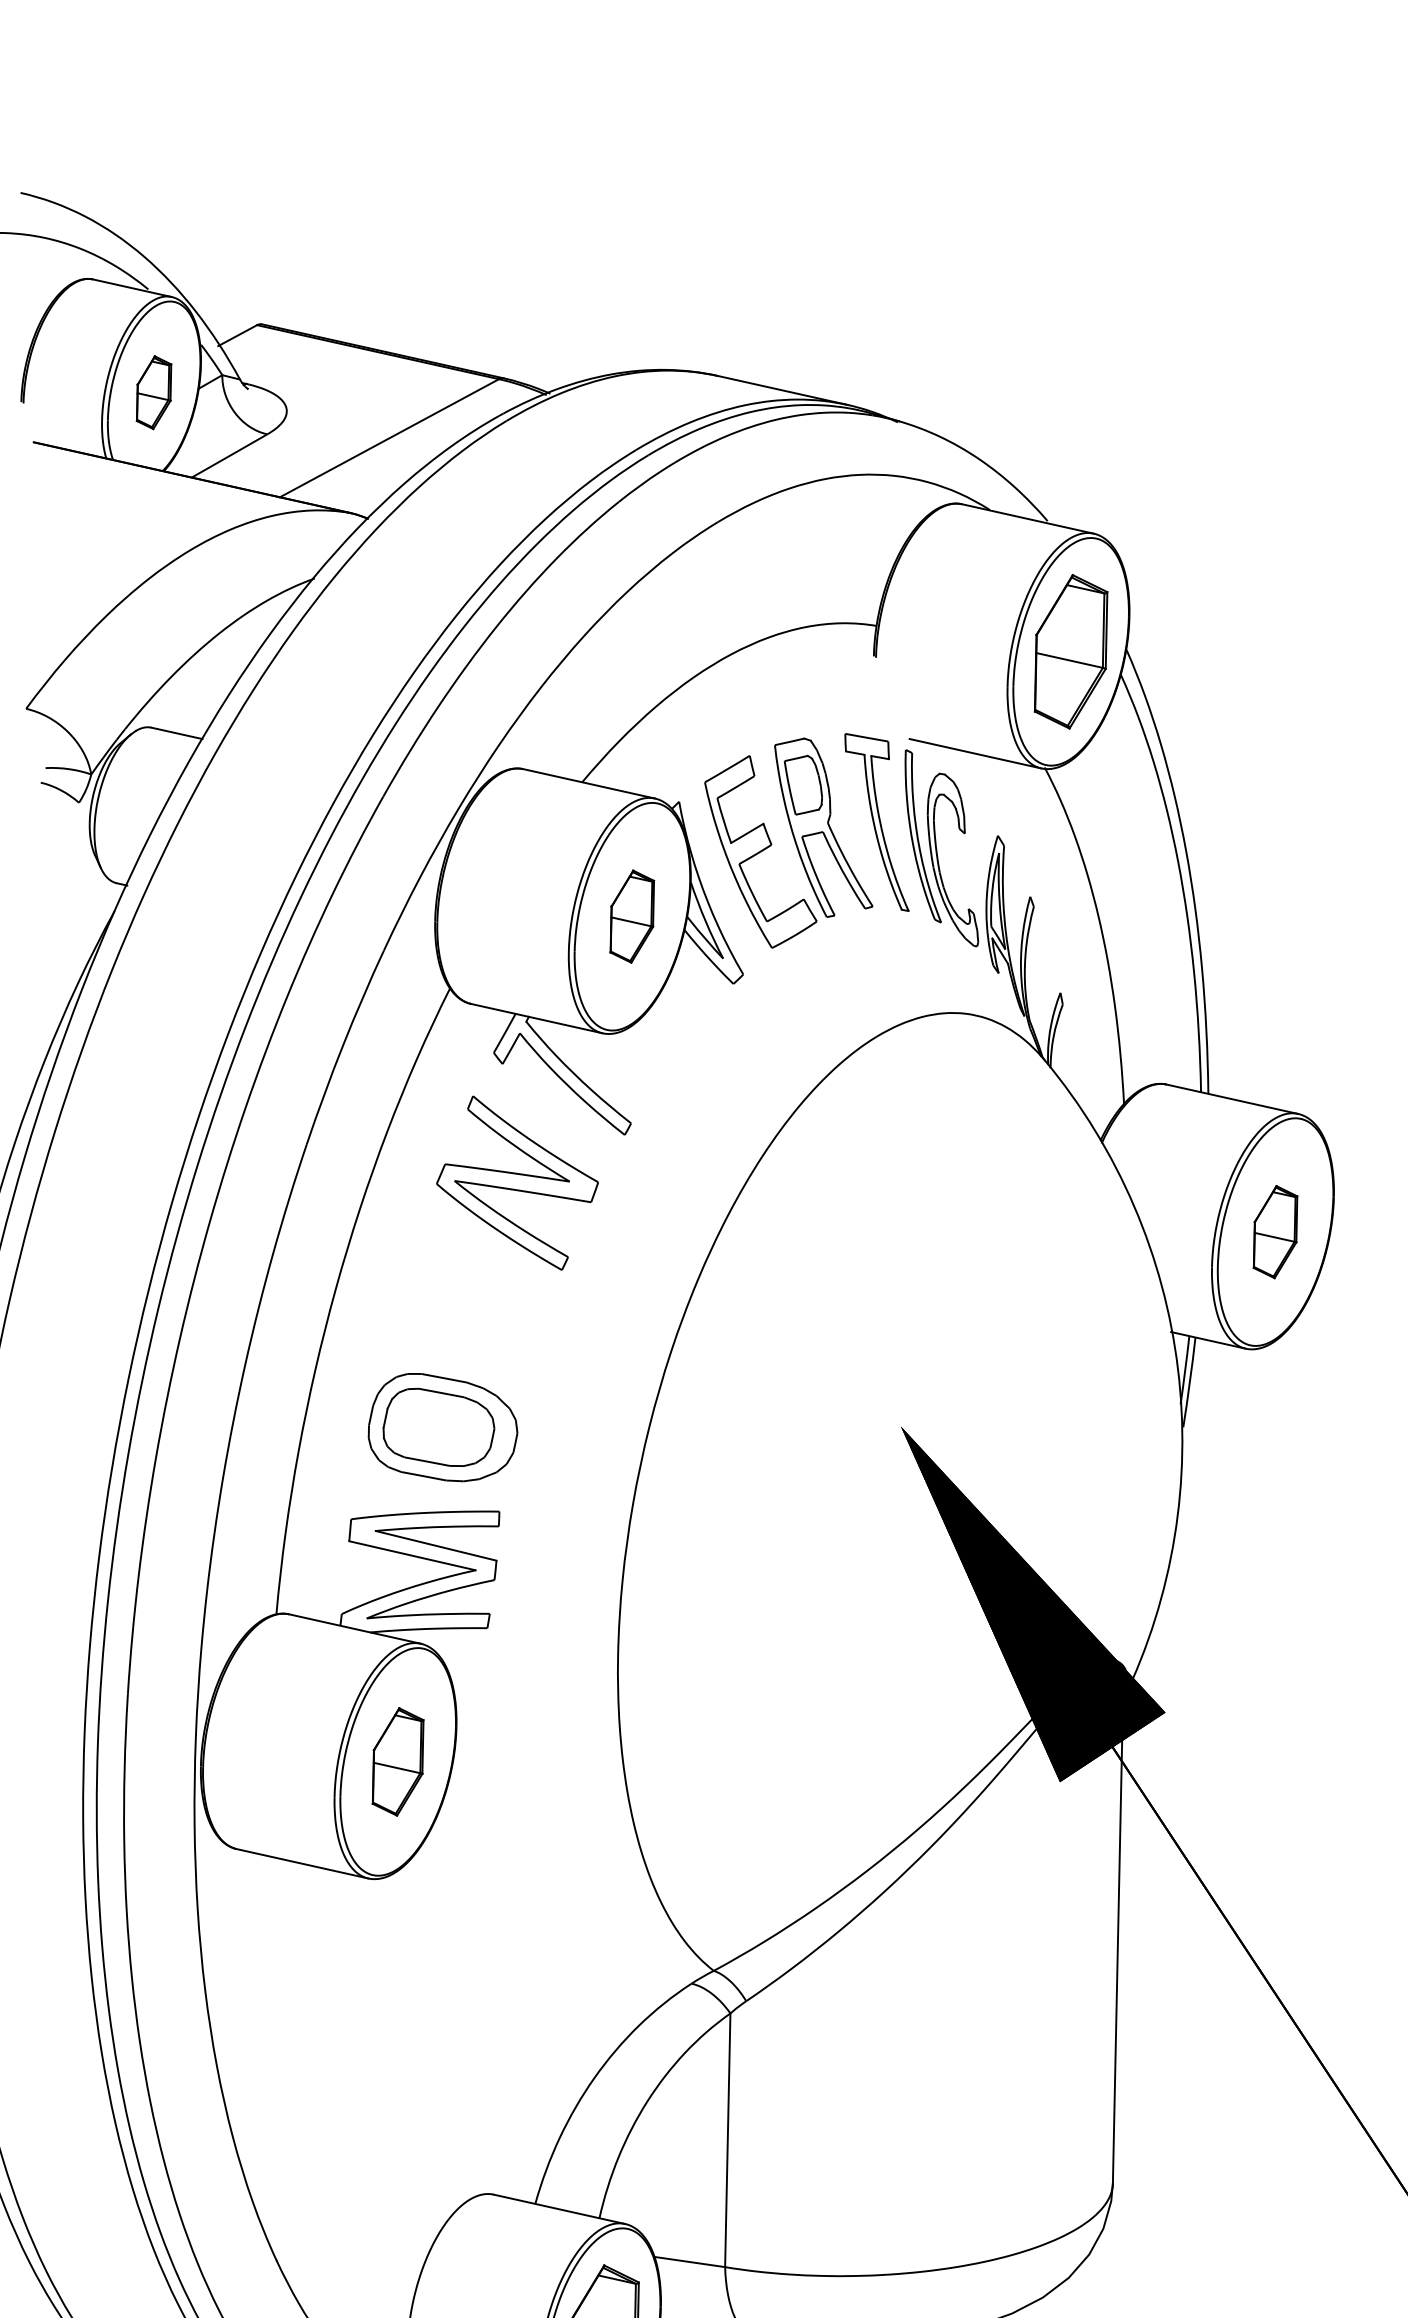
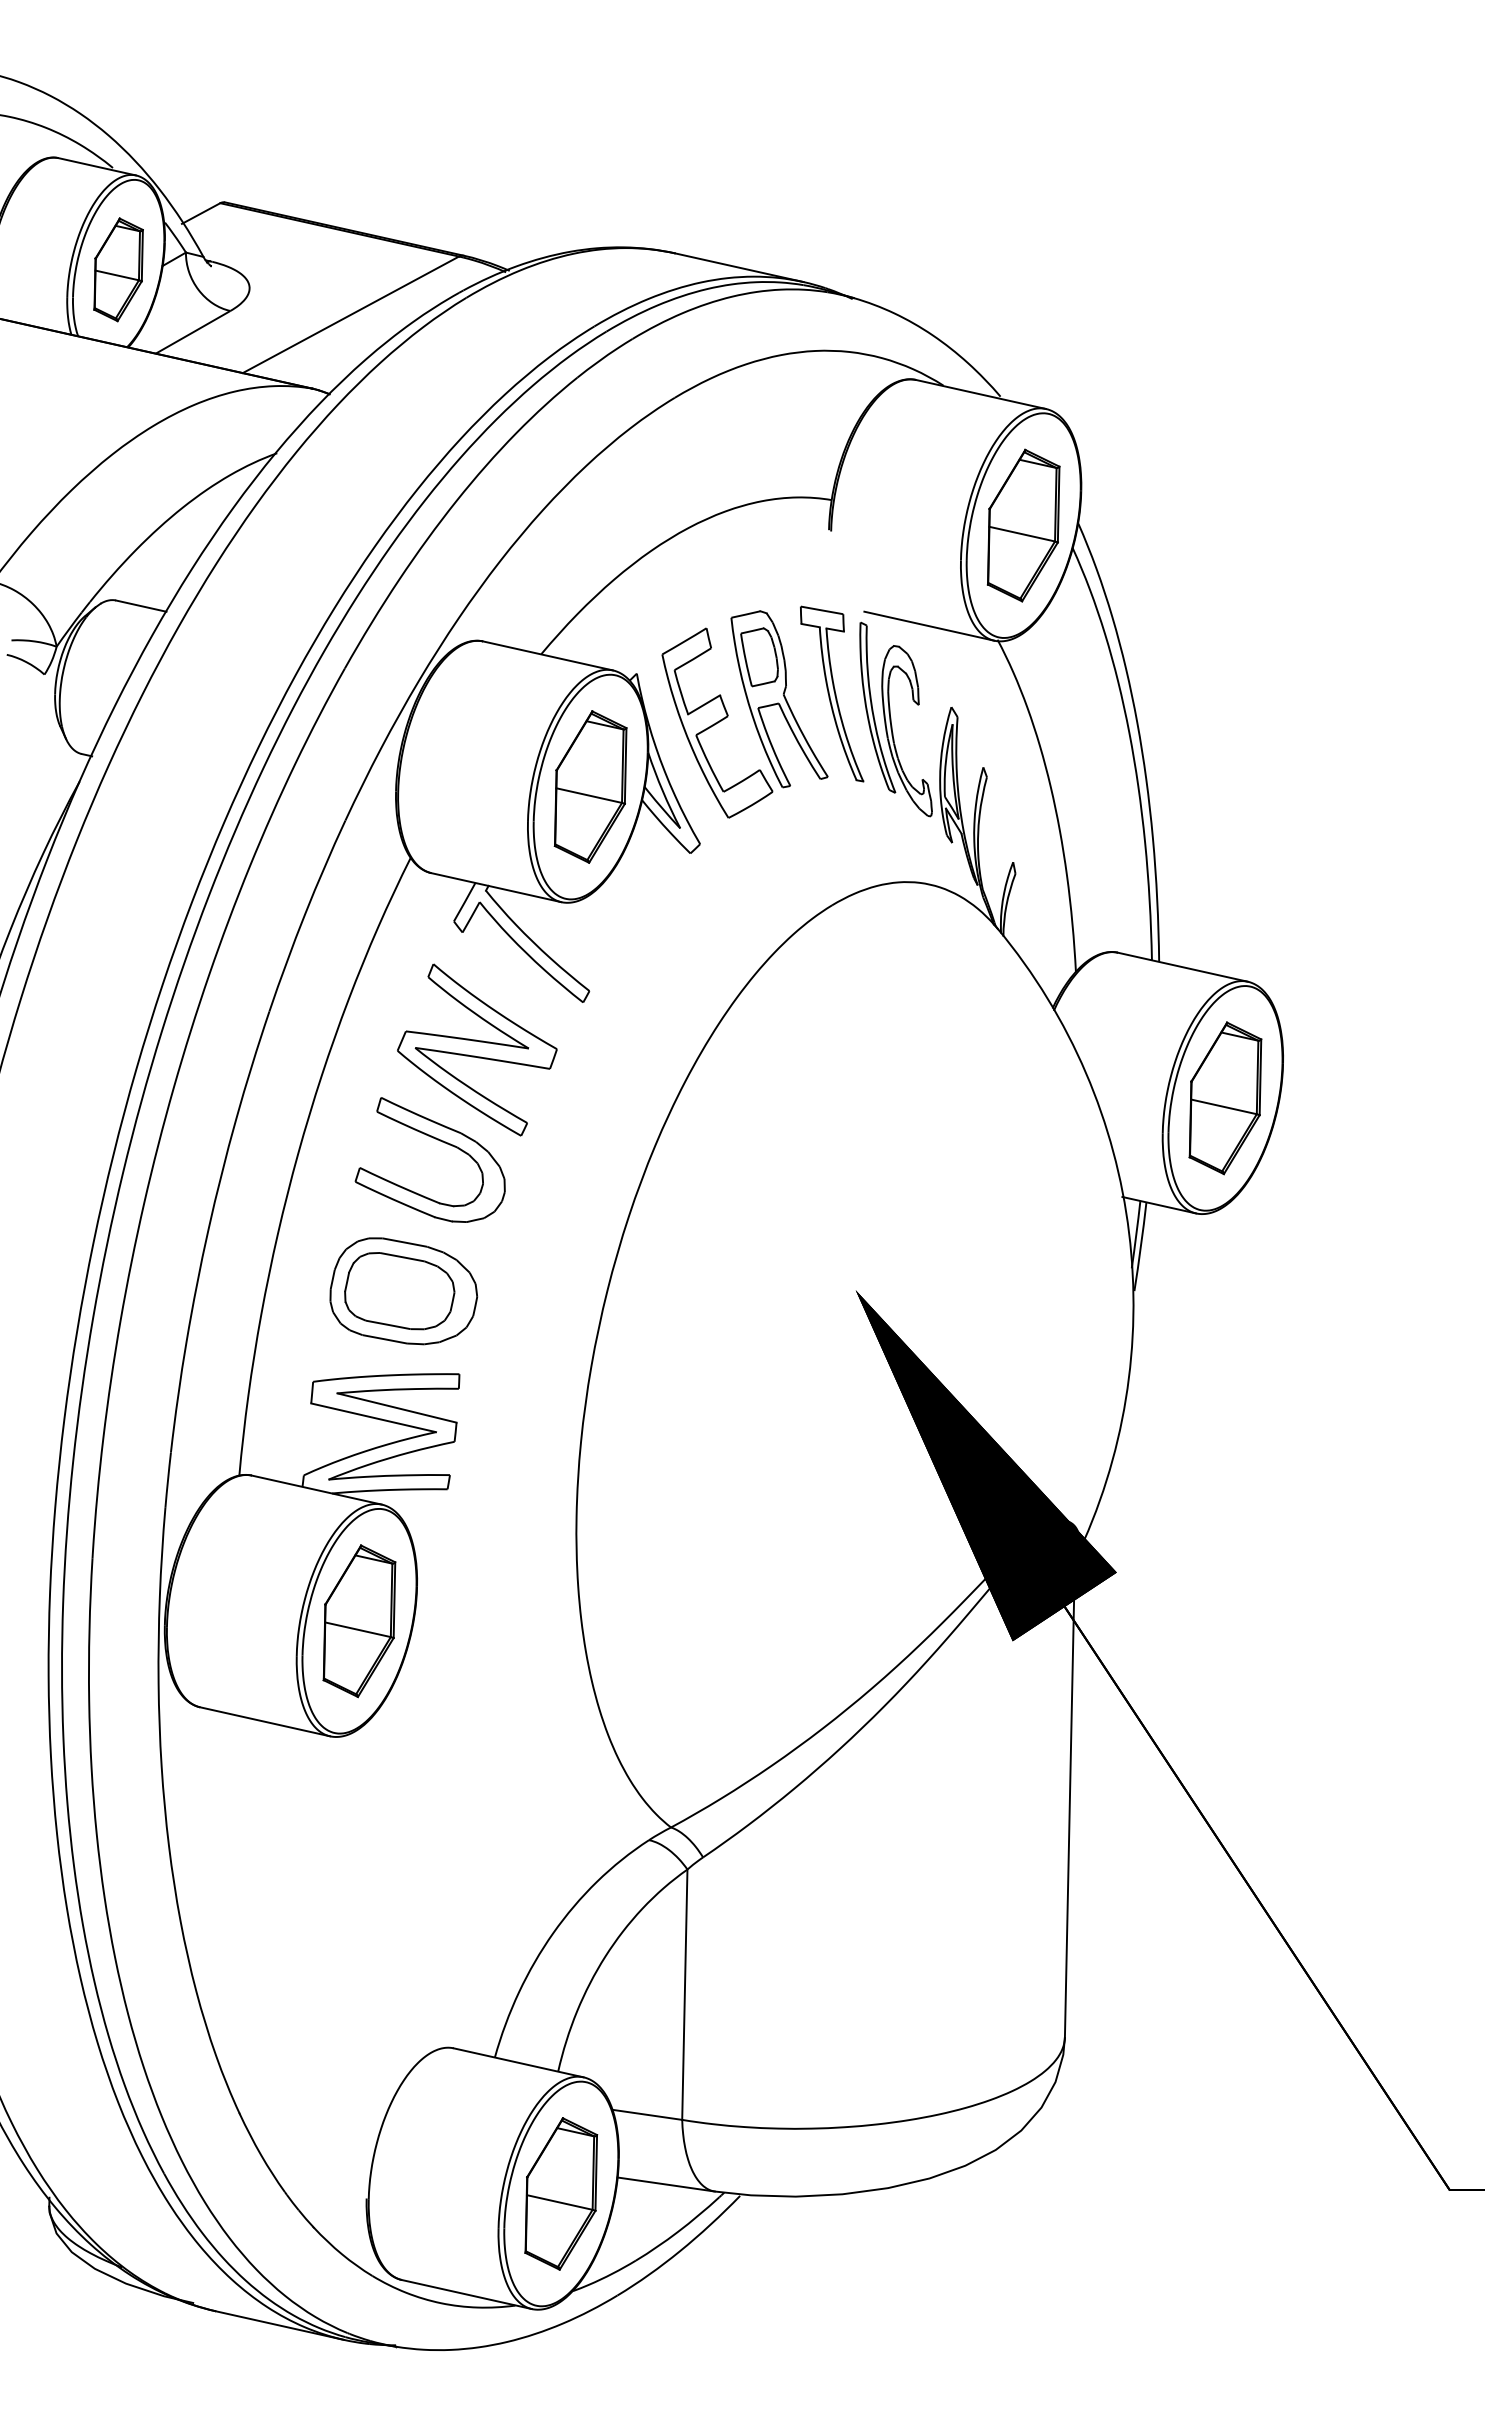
part: (153, 392) -> (118, 269), size x1.43
part: (632, 916) -> (590, 786), size x1.67
part: (1275, 1232) -> (1225, 1098), size x1.67
part: (477, 1274) -> (437, 1140), added
part: (398, 1762) -> (359, 1621), size x1.43

